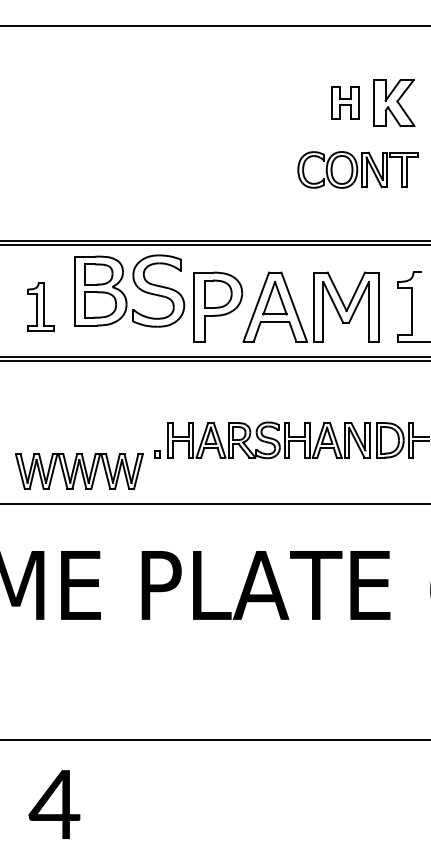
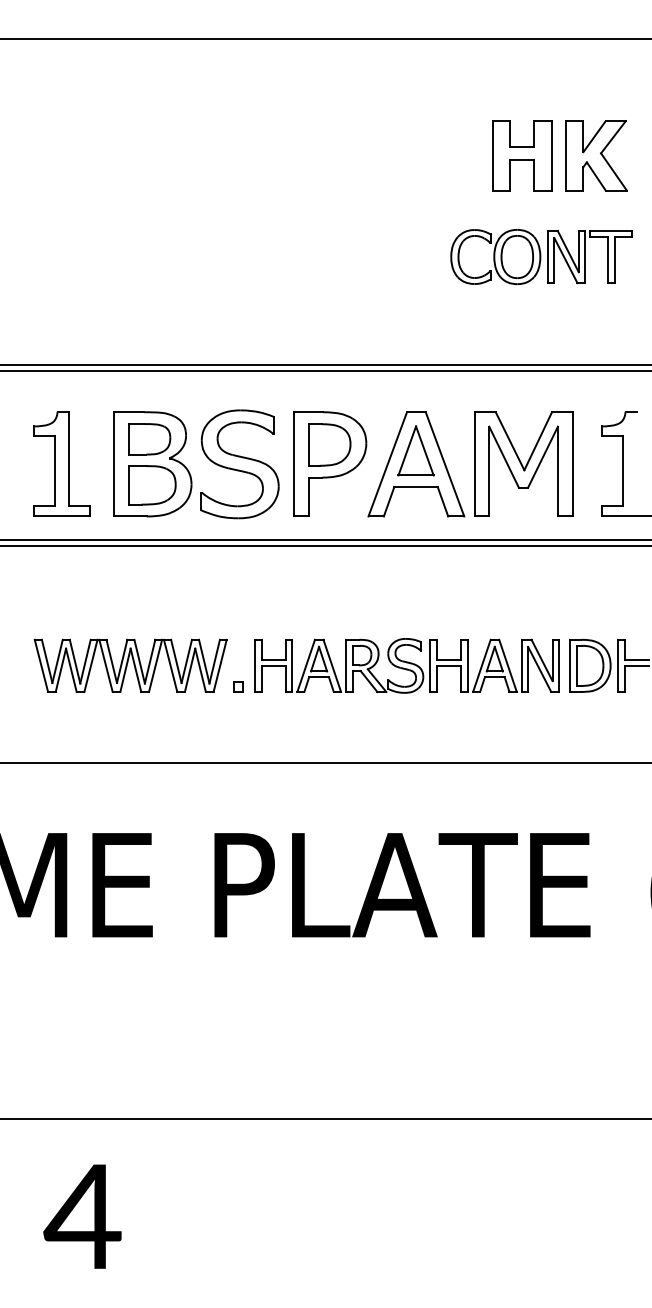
part: (345, 102) -> (522, 154), size x1.43
part: (129, 290) -> (195, 463), moved
part: (40, 306) -> (61, 463), size x1.43
part: (79, 471) -> (130, 666), moved

